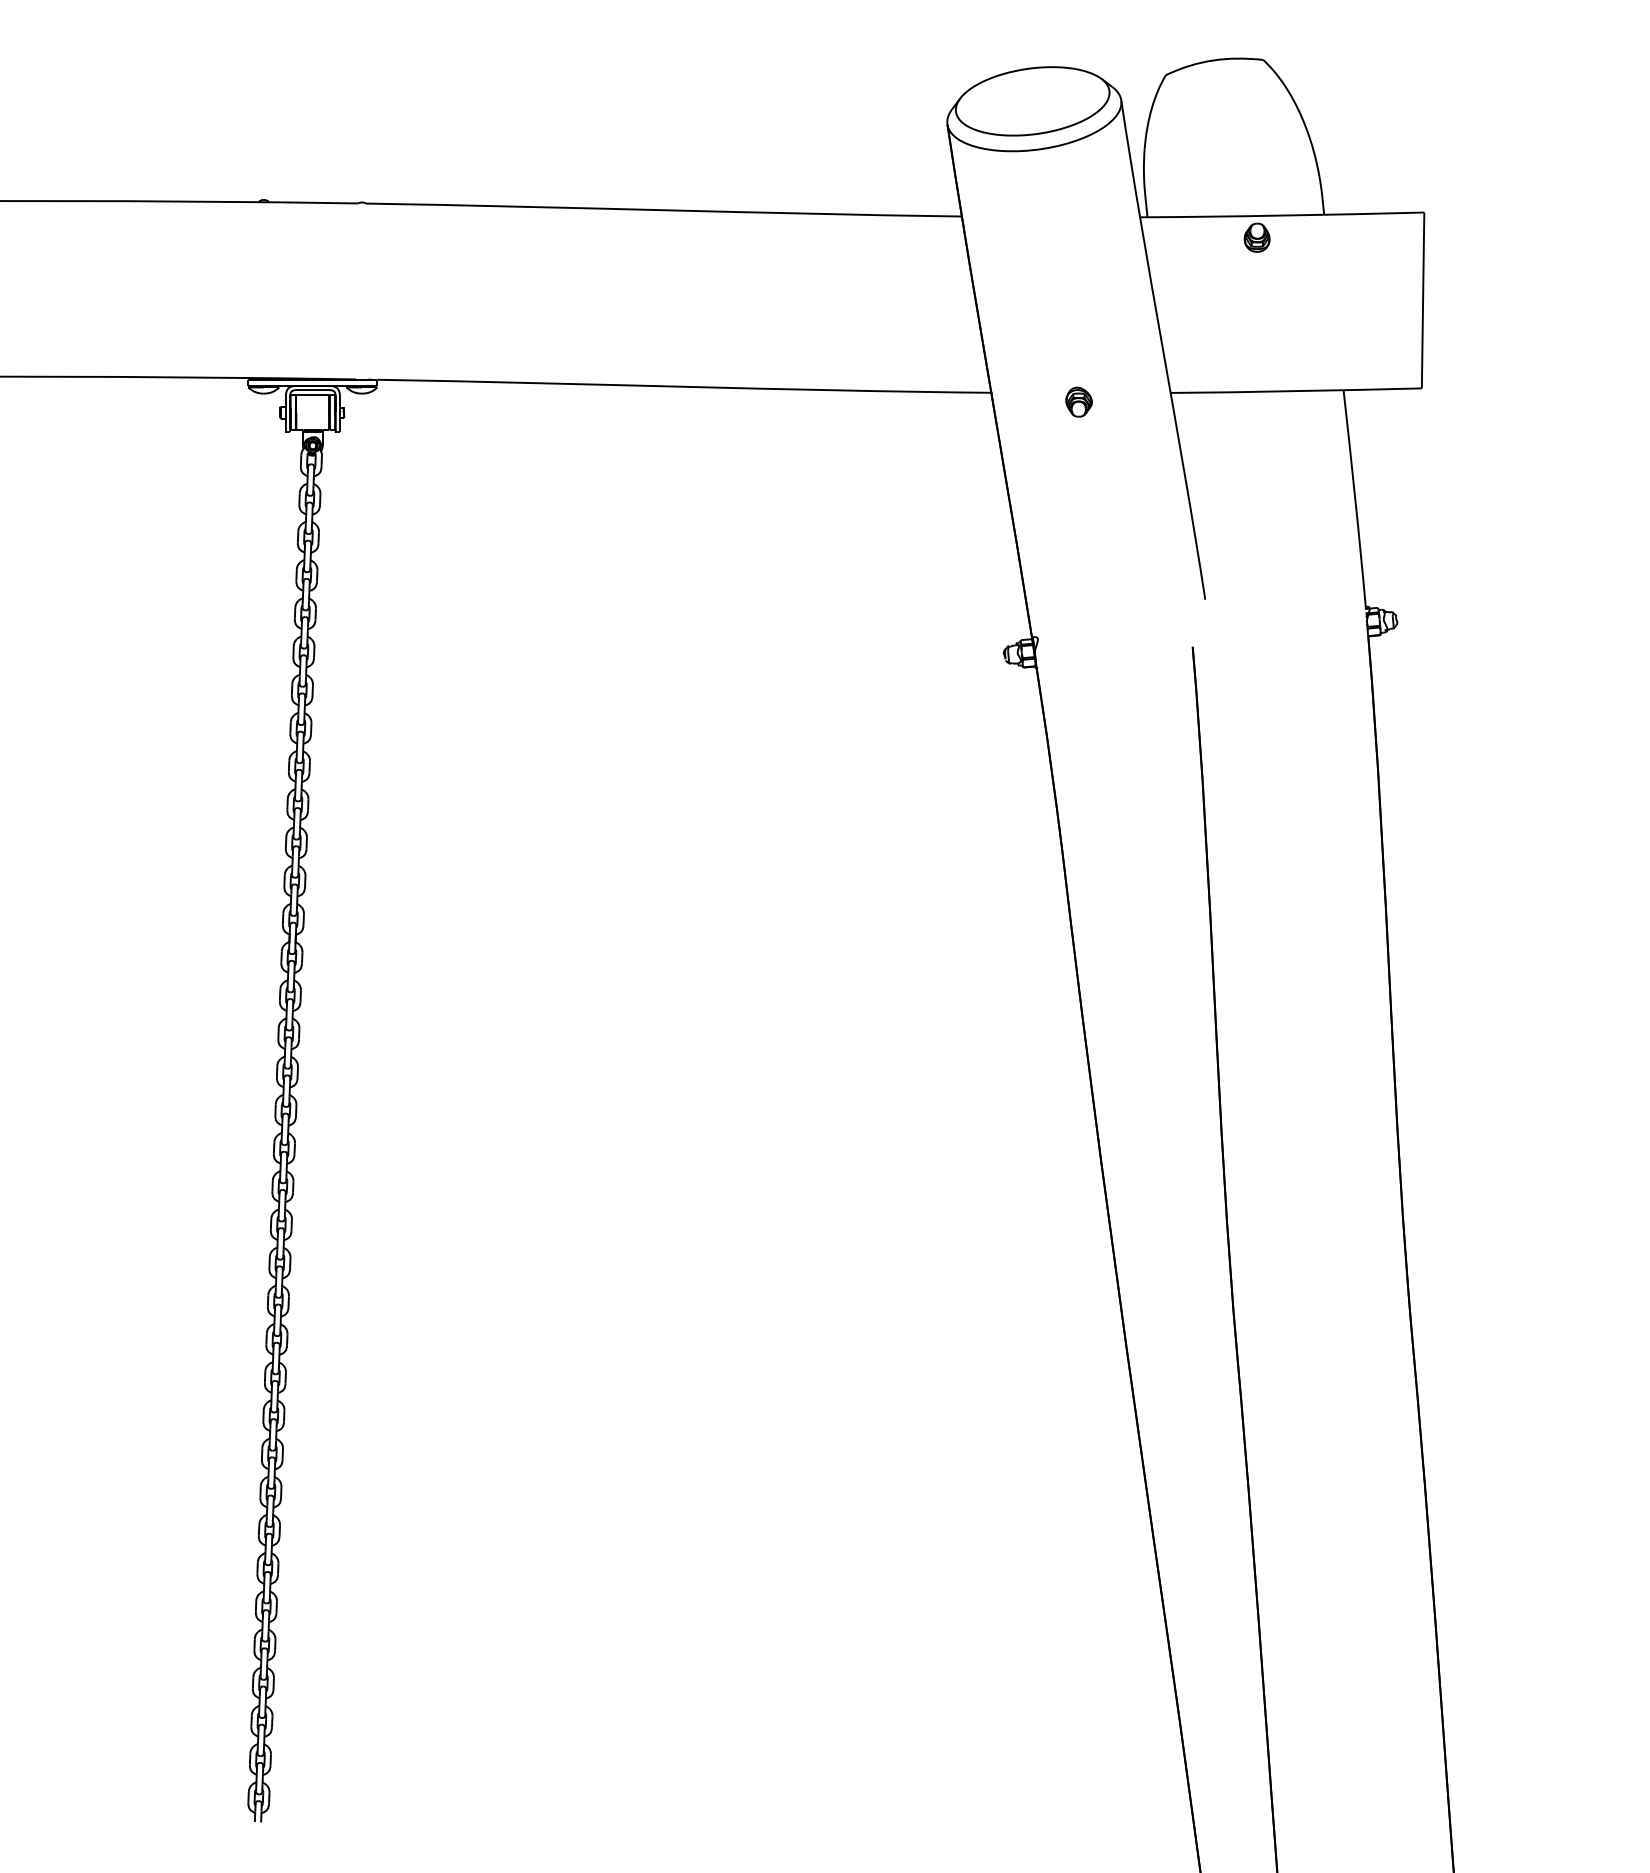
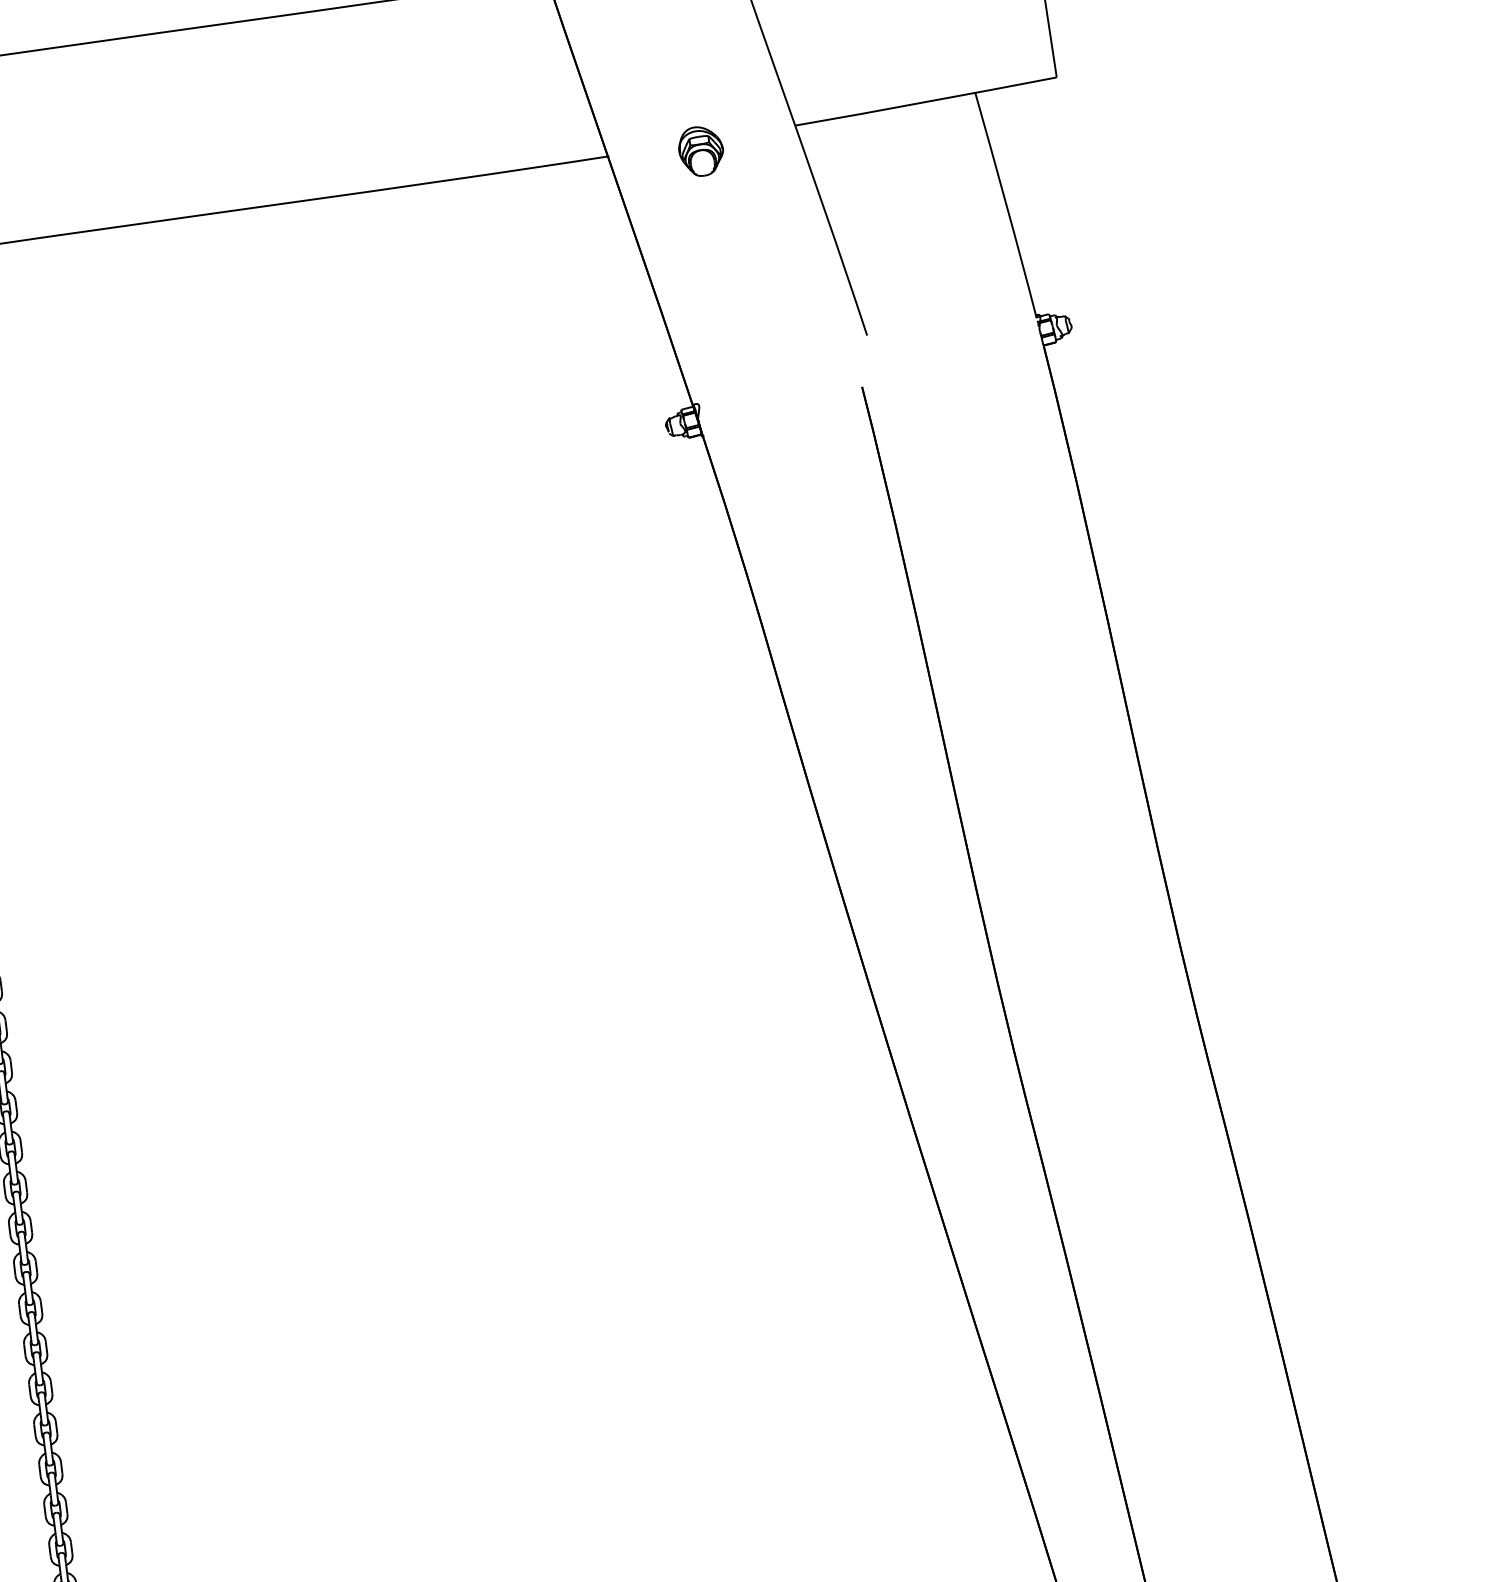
part: (1078, 401) -> (700, 150), size x1.6

